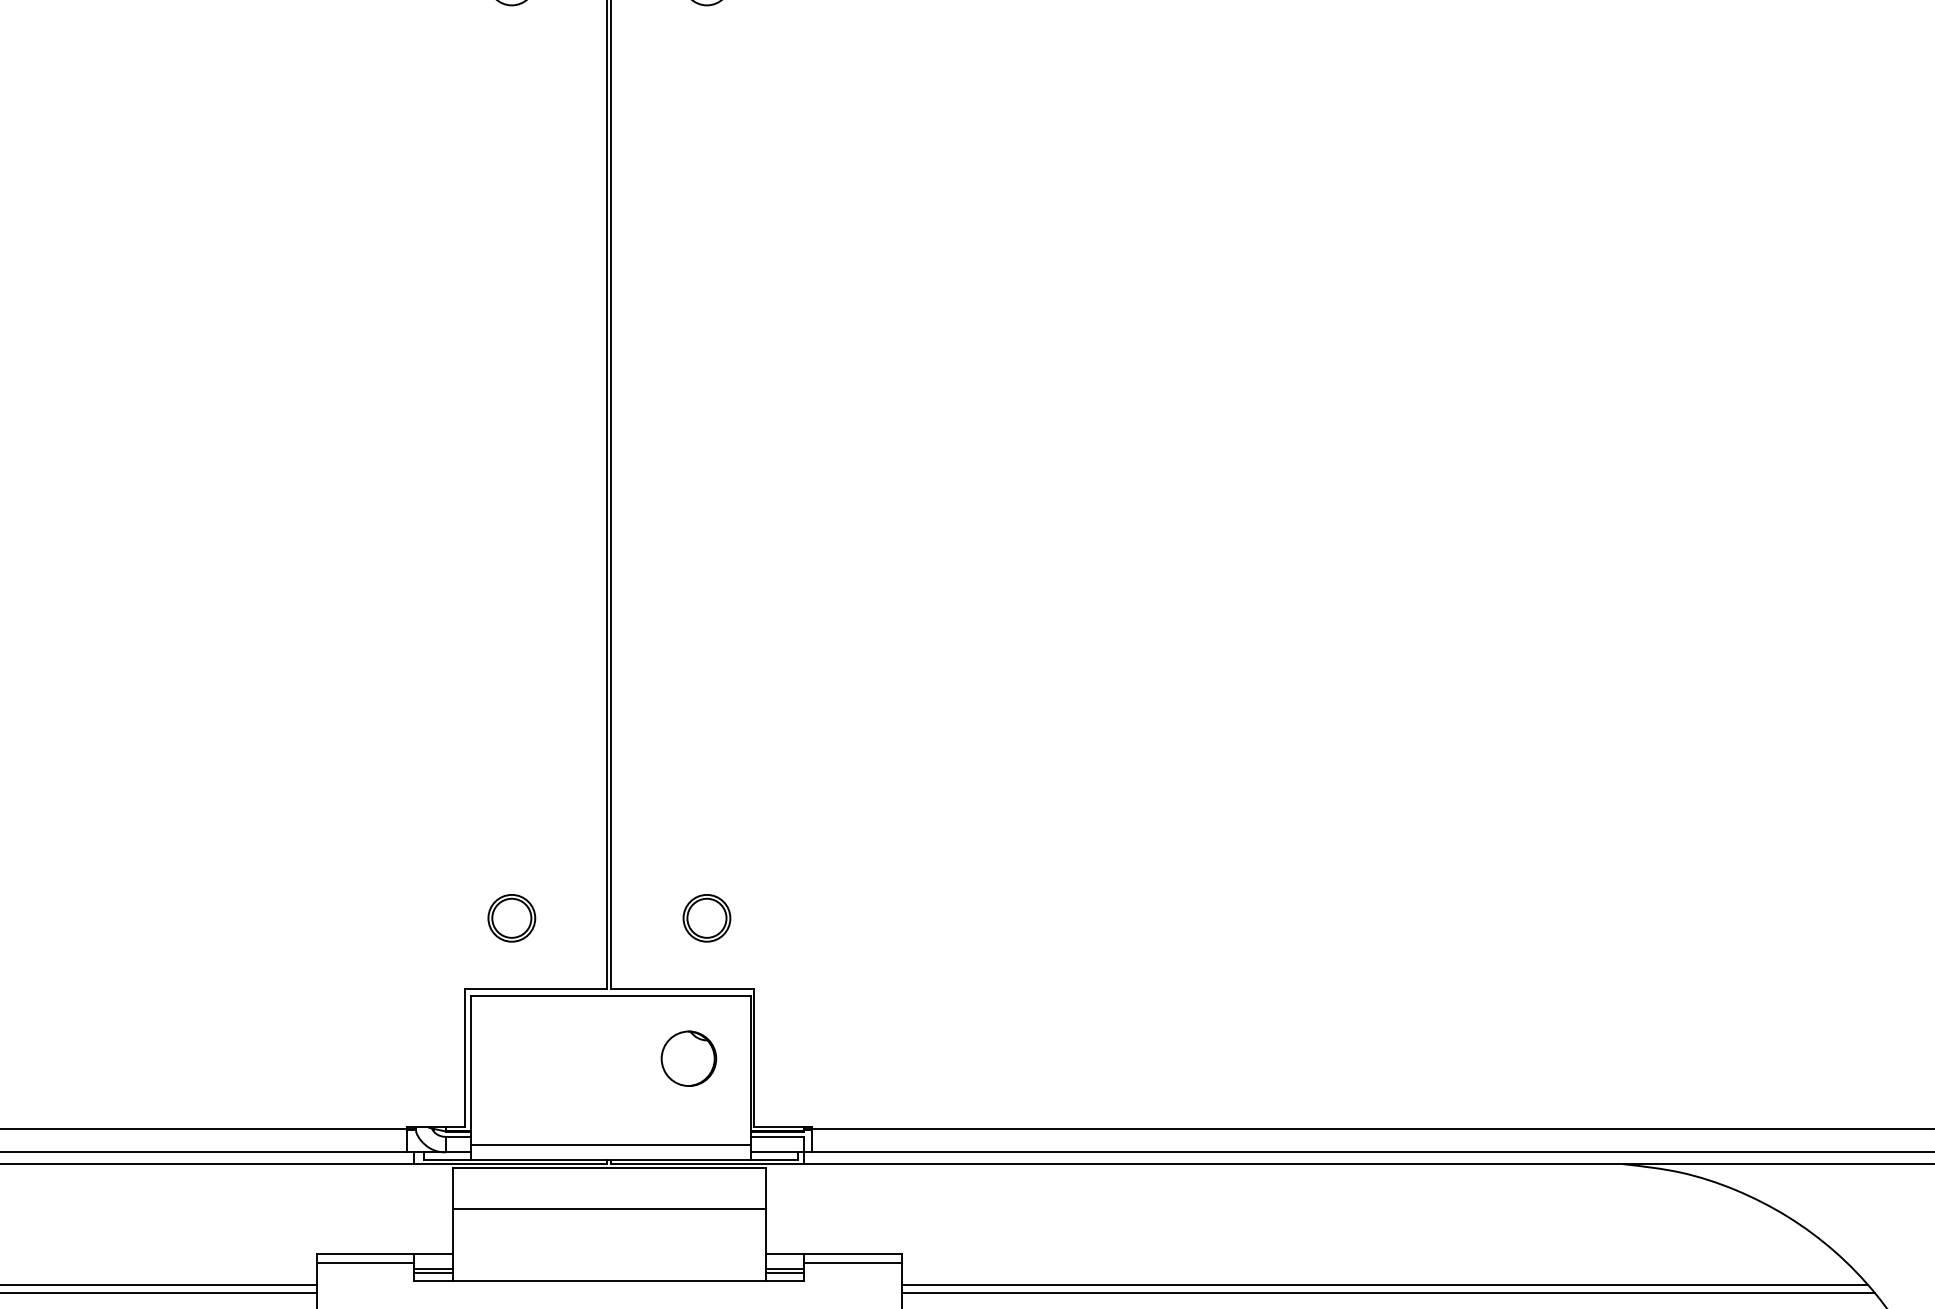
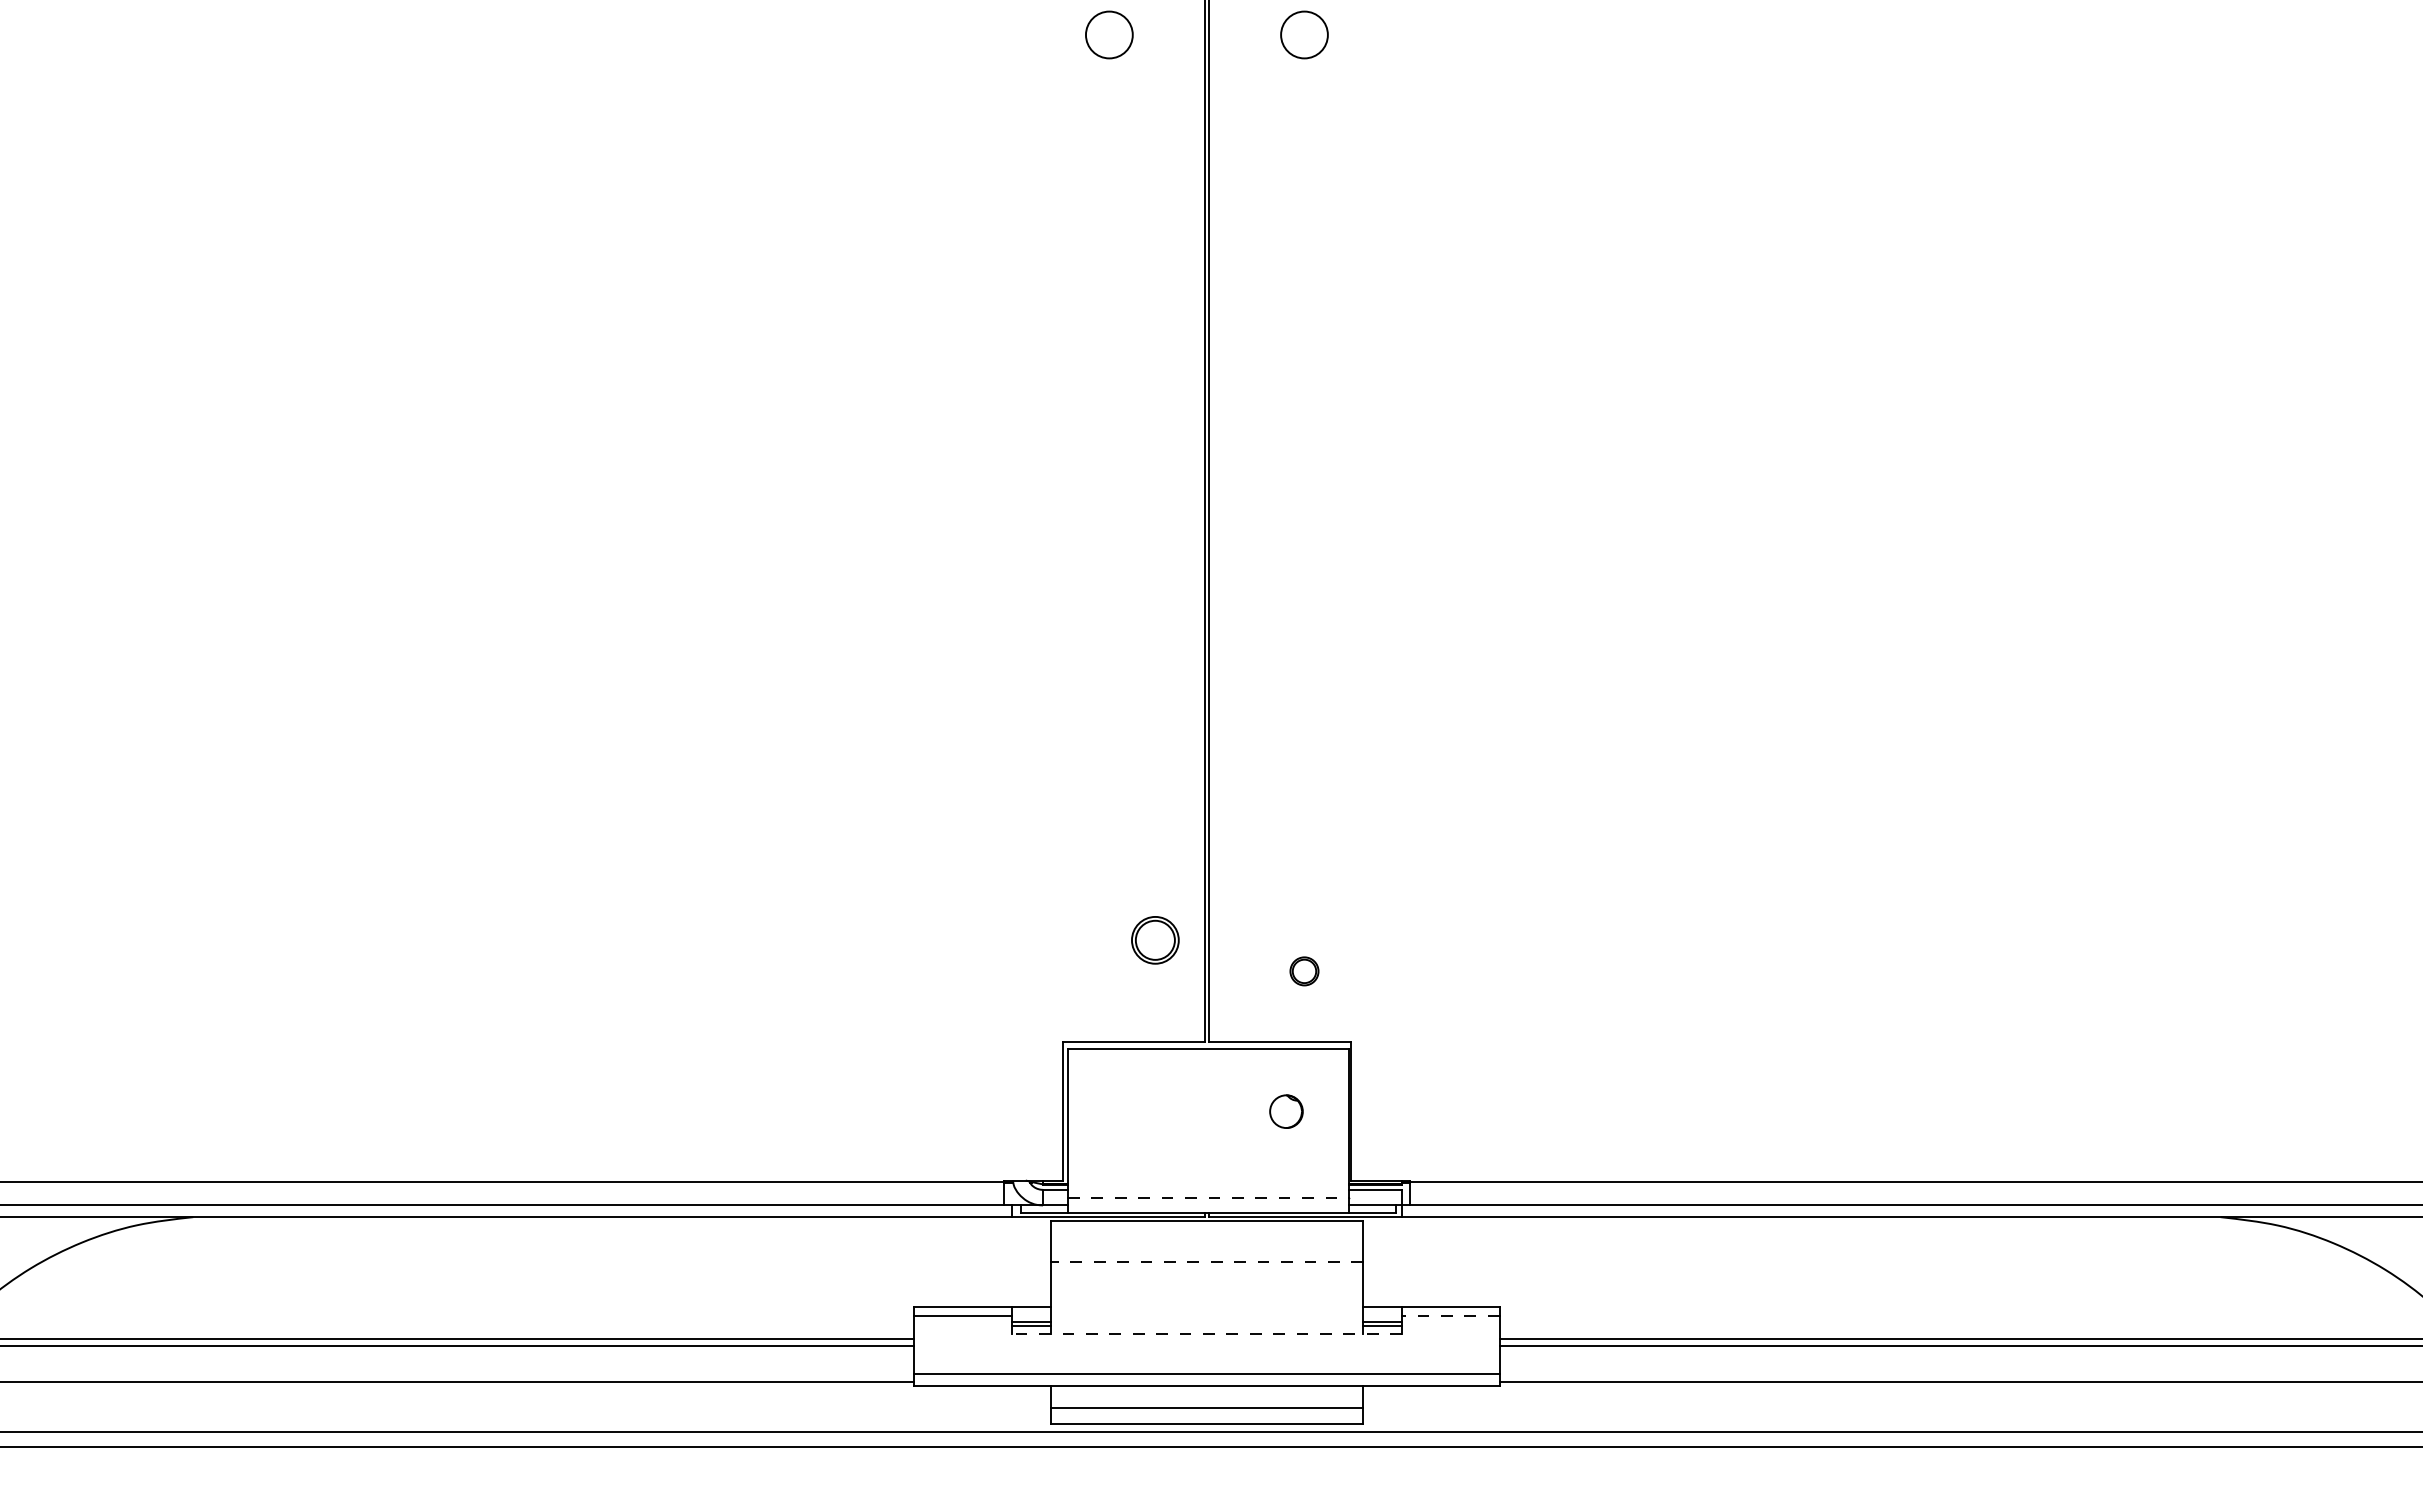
part: (511, 918) -> (1155, 940), moved
part: (706, 918) -> (1304, 971), size x0.6
part: (688, 1058) -> (1286, 1111), size x0.6
line: (611, 1144) -> (1209, 1197), solid -> dashed
line: (608, 1208) -> (1206, 1261), solid -> dashed
line: (852, 1262) -> (1450, 1315), solid -> dashed
line: (608, 1280) -> (1206, 1333), solid -> dashed

